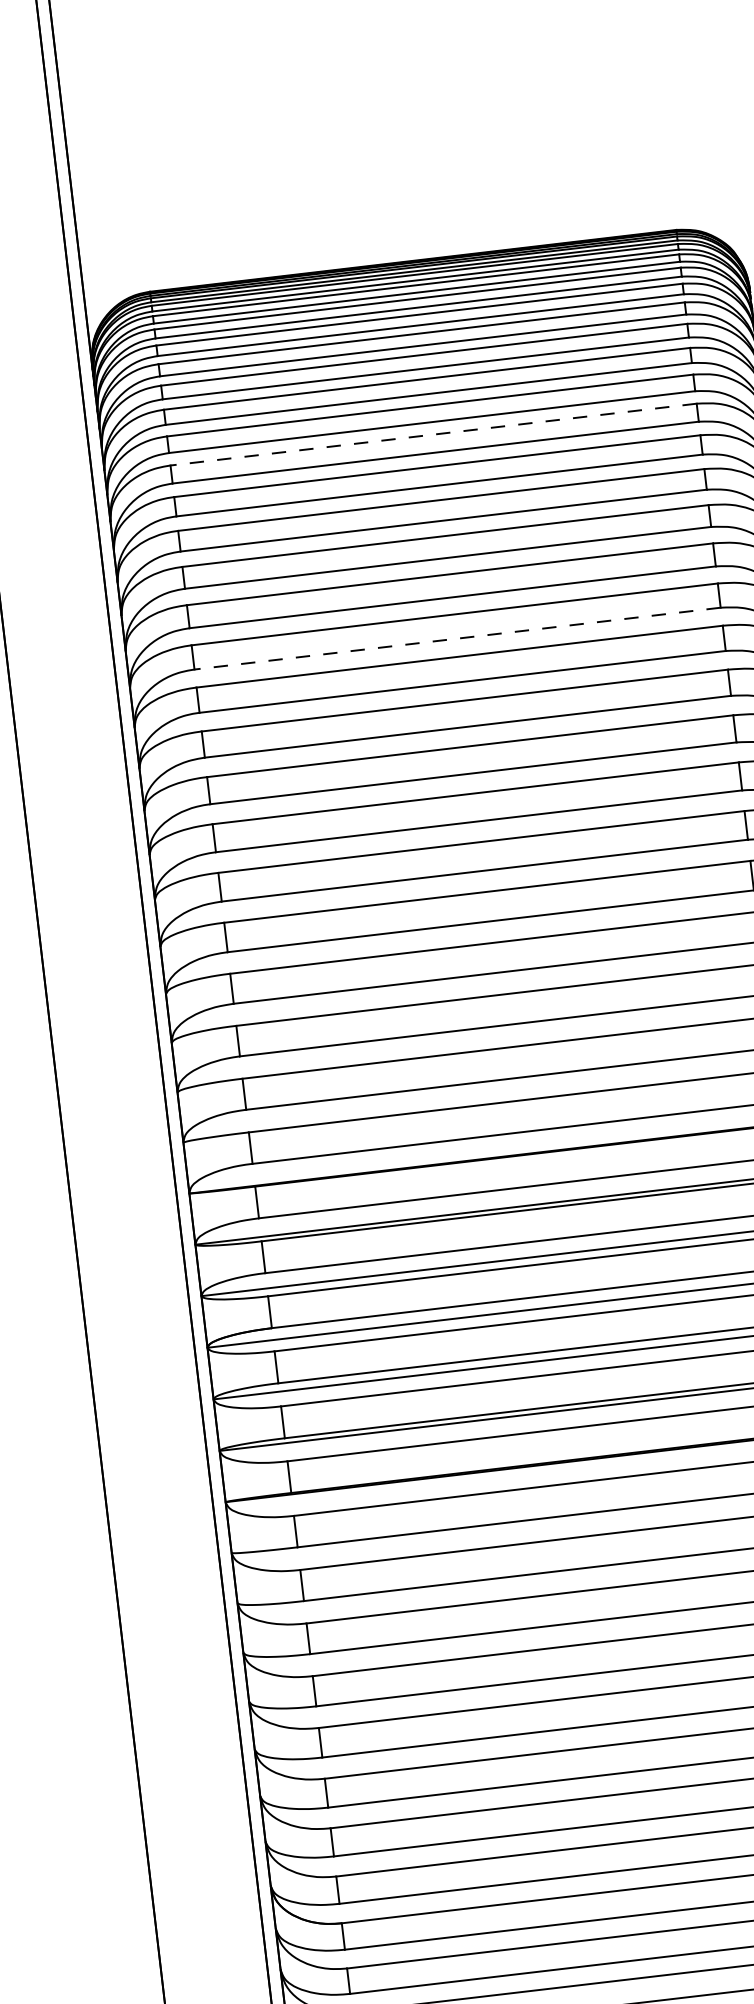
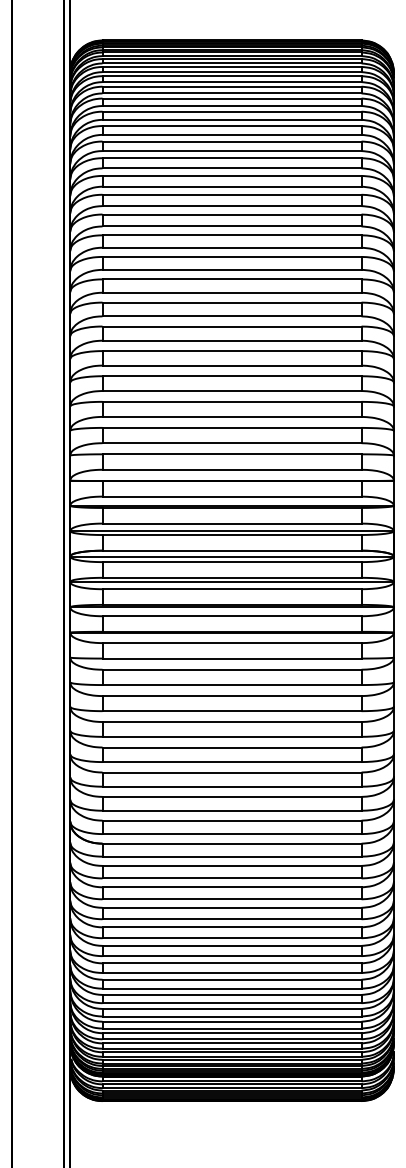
line: (434, 433) -> (232, 125), dashed -> solid
line: (458, 638) -> (232, 226), dashed -> solid

